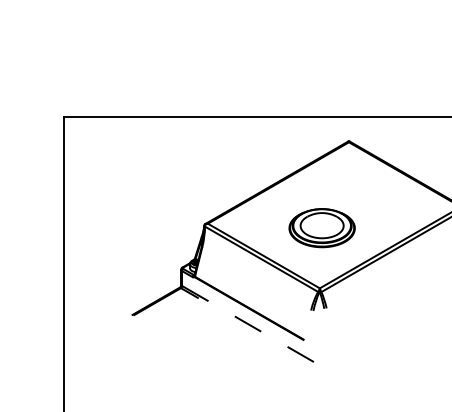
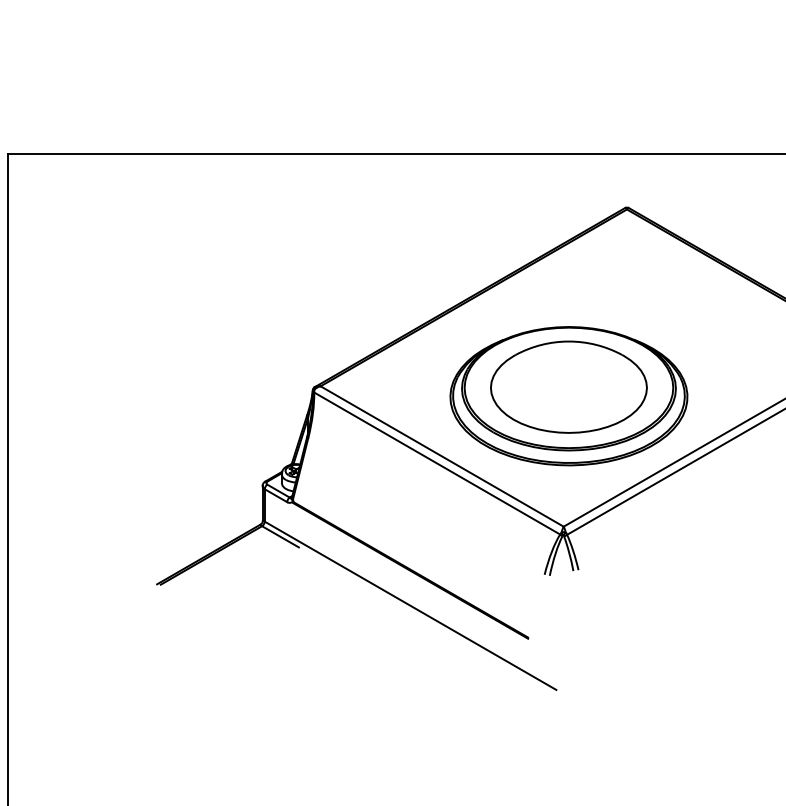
part: (321, 227) -> (567, 394), size x1.67
line: (249, 324) -> (410, 605), dashed -> solid

